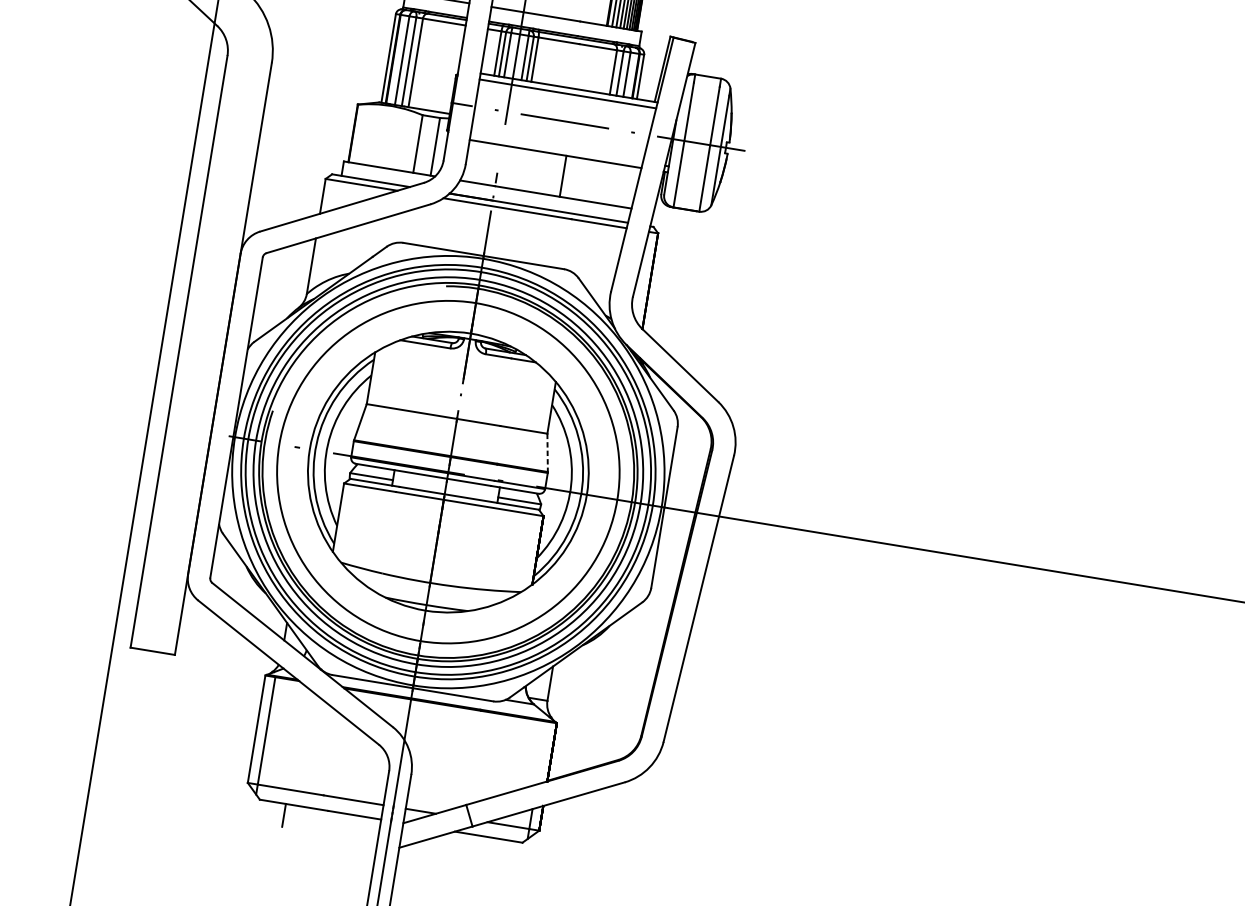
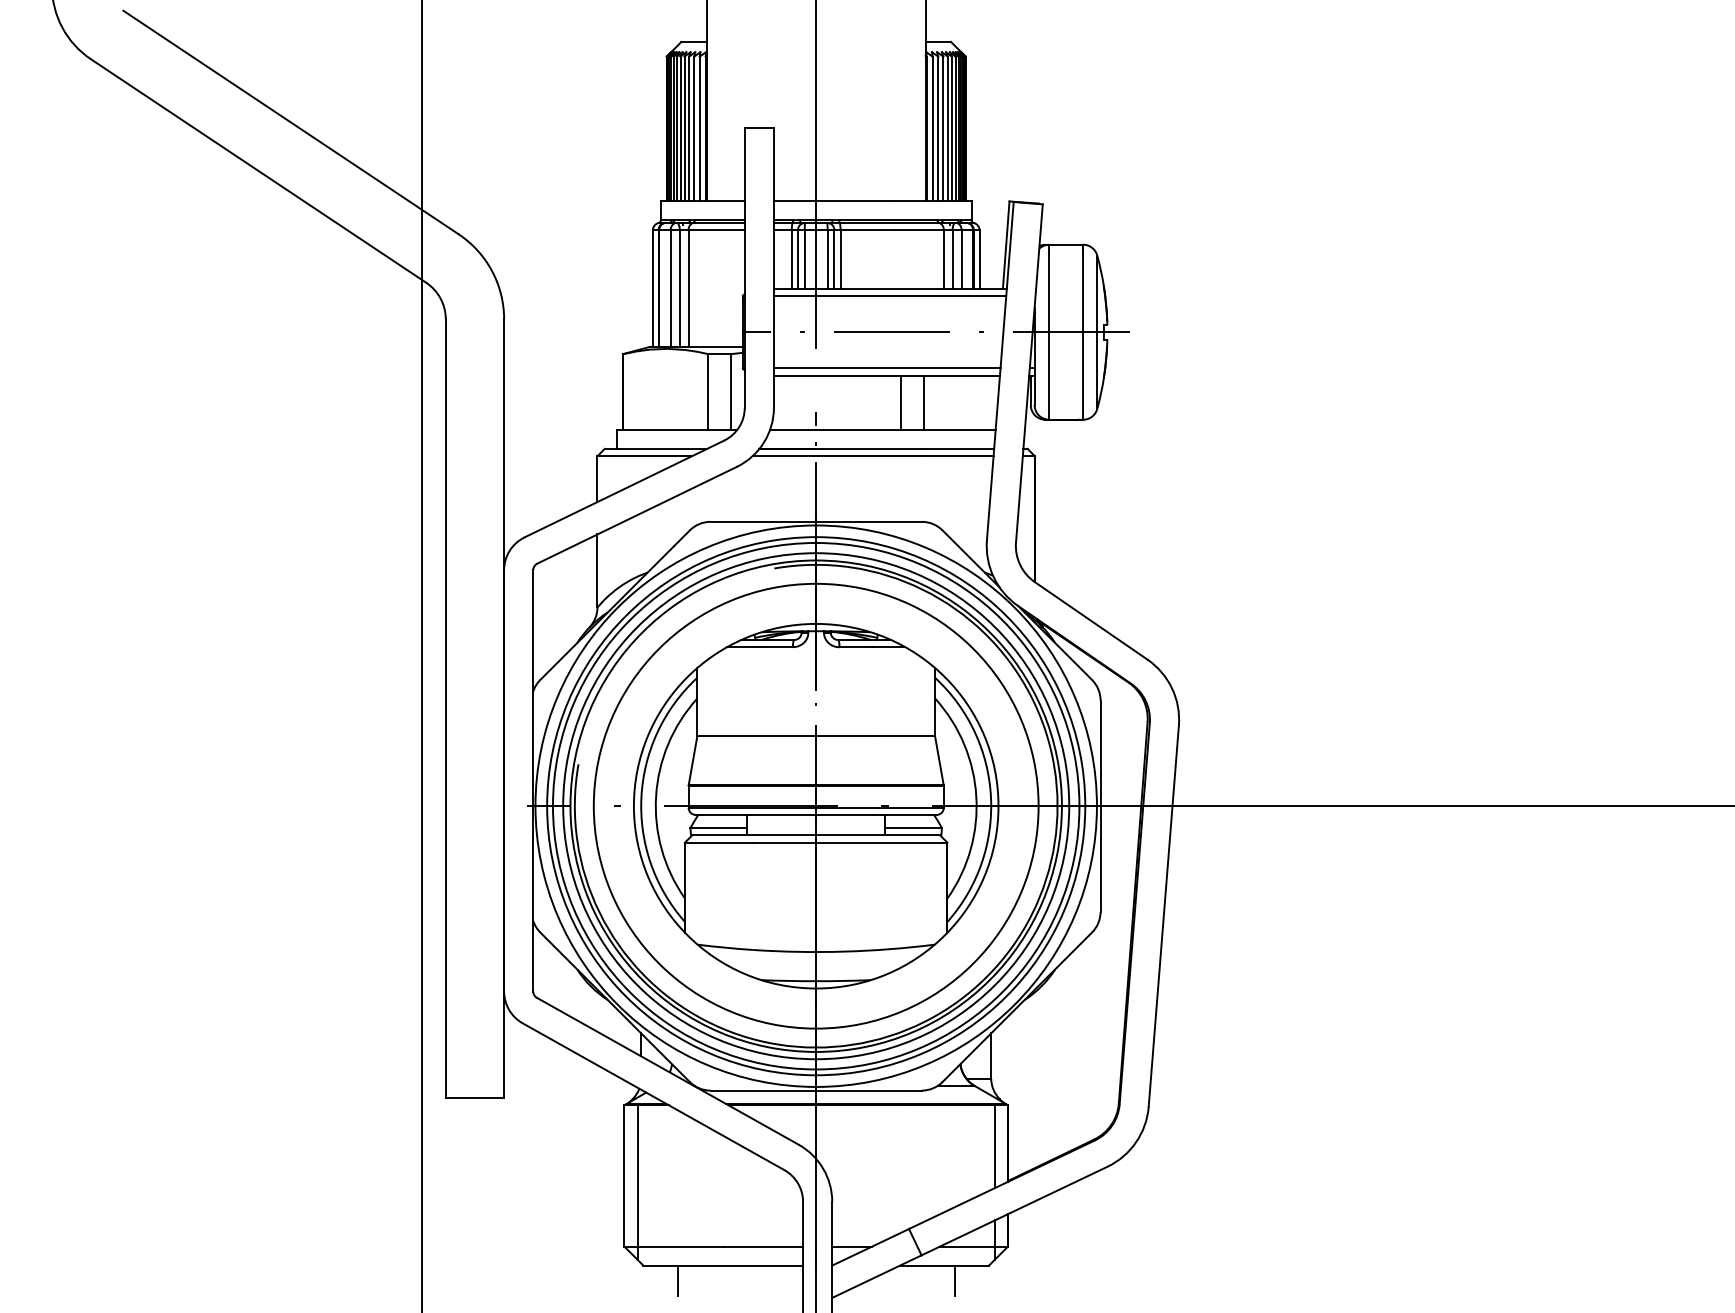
line: (556, 148) -> (886, 368), added
line: (580, 178) -> (924, 402), added
line: (547, 452) -> (939, 760), dashed -> solid
line: (541, 752) -> (994, 1146), added
line: (494, 849) -> (954, 1280), added

